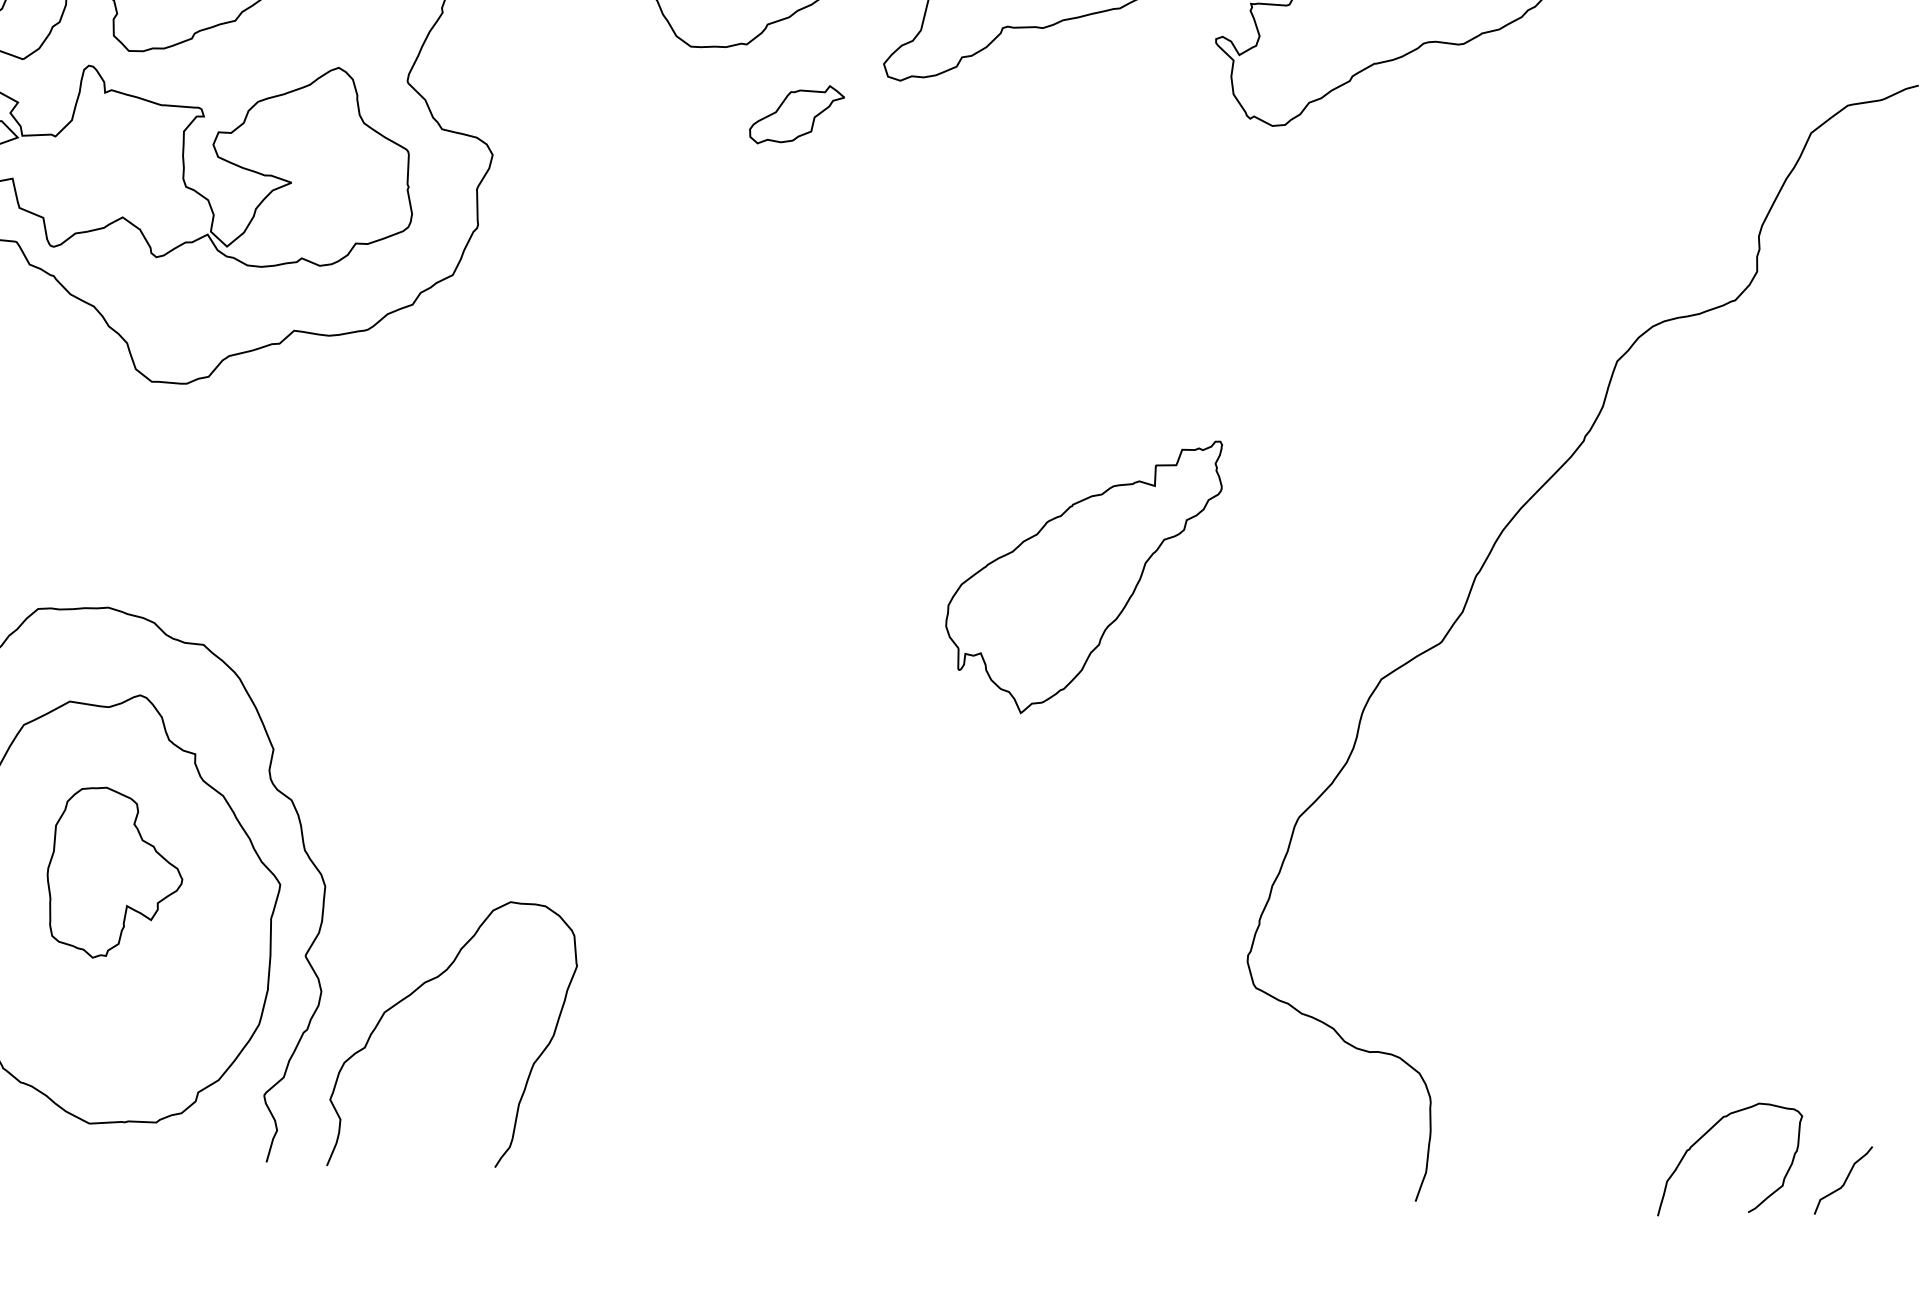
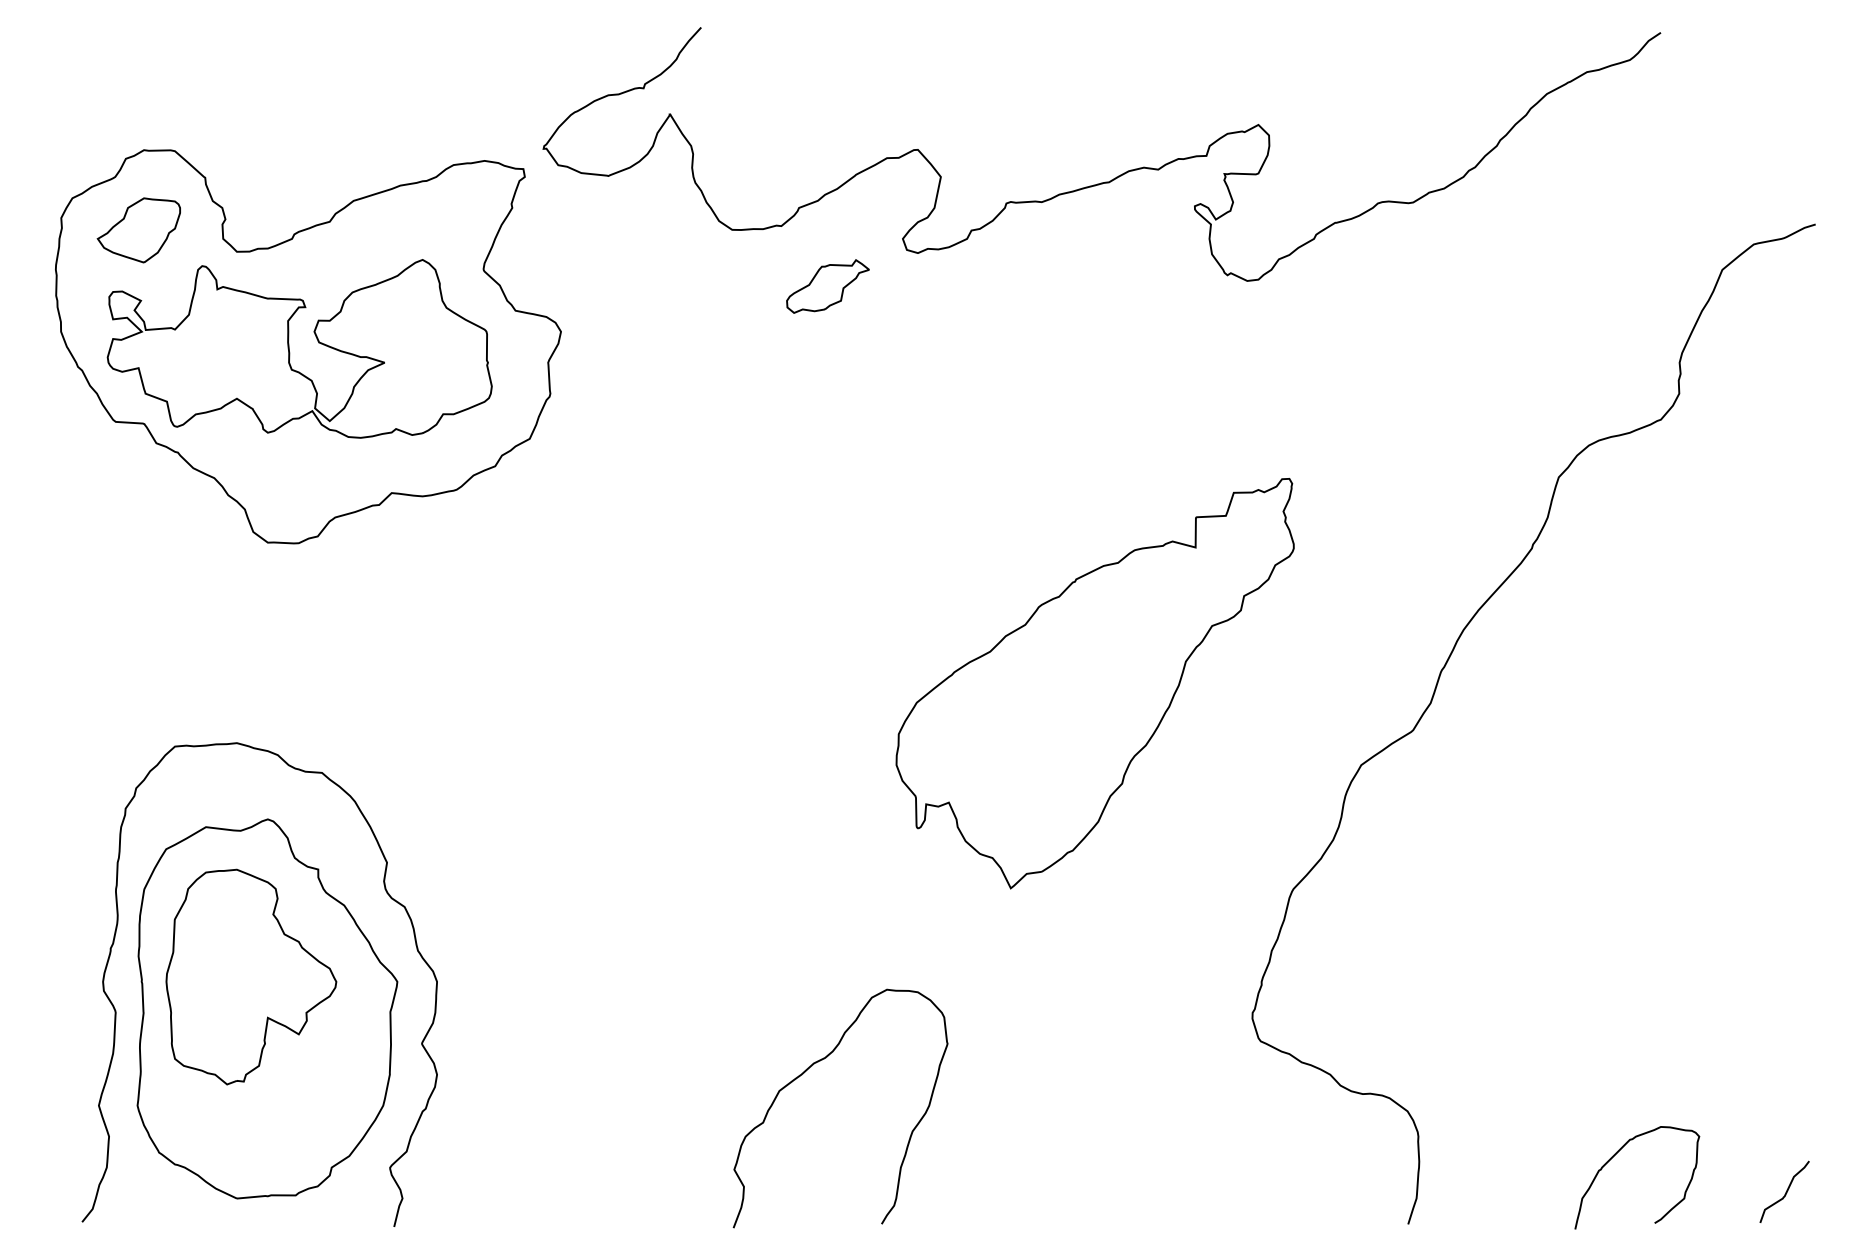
part: (1082, 575) -> (1094, 683), size x1.67
part: (115, 872) -> (251, 976), size x1.43
curve: (414, 992) -> (805, 1072), moved
curve: (1706, 1134) -> (1615, 1155), moved

